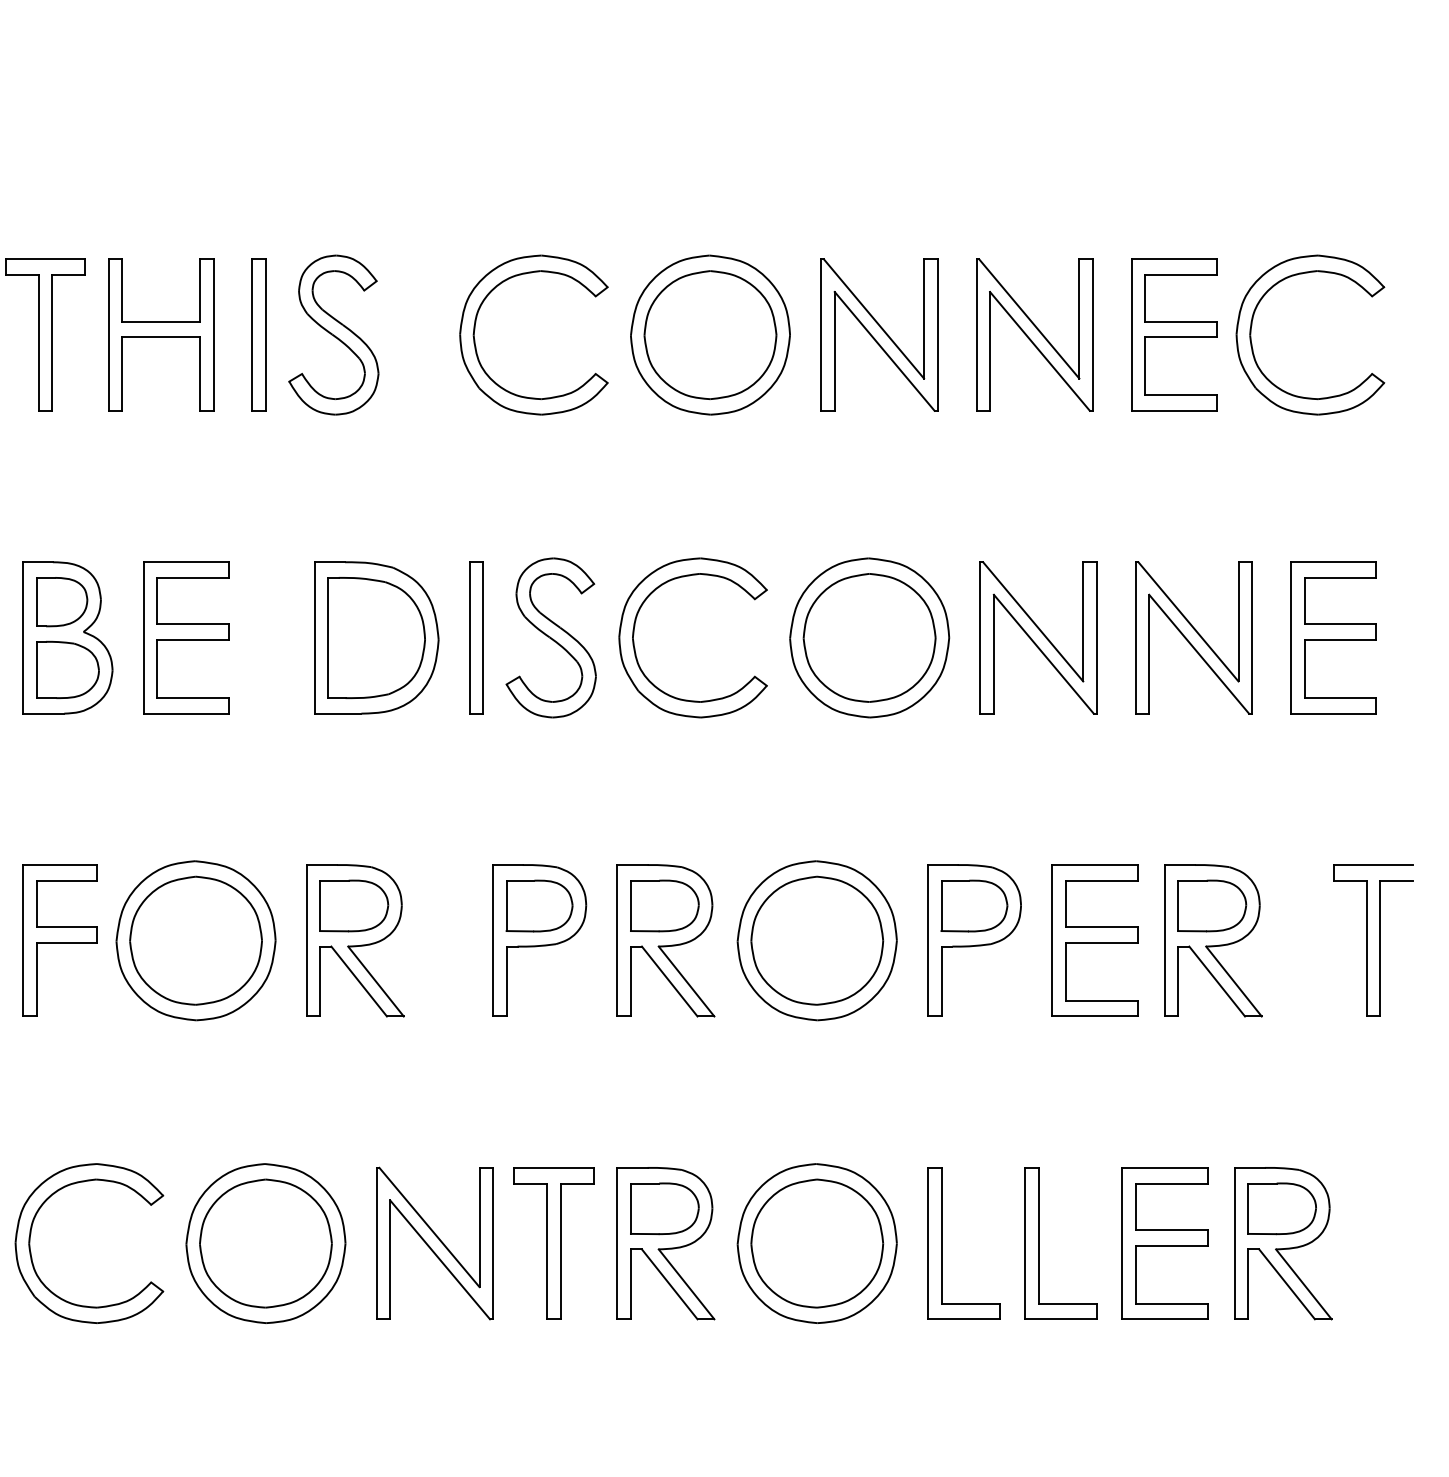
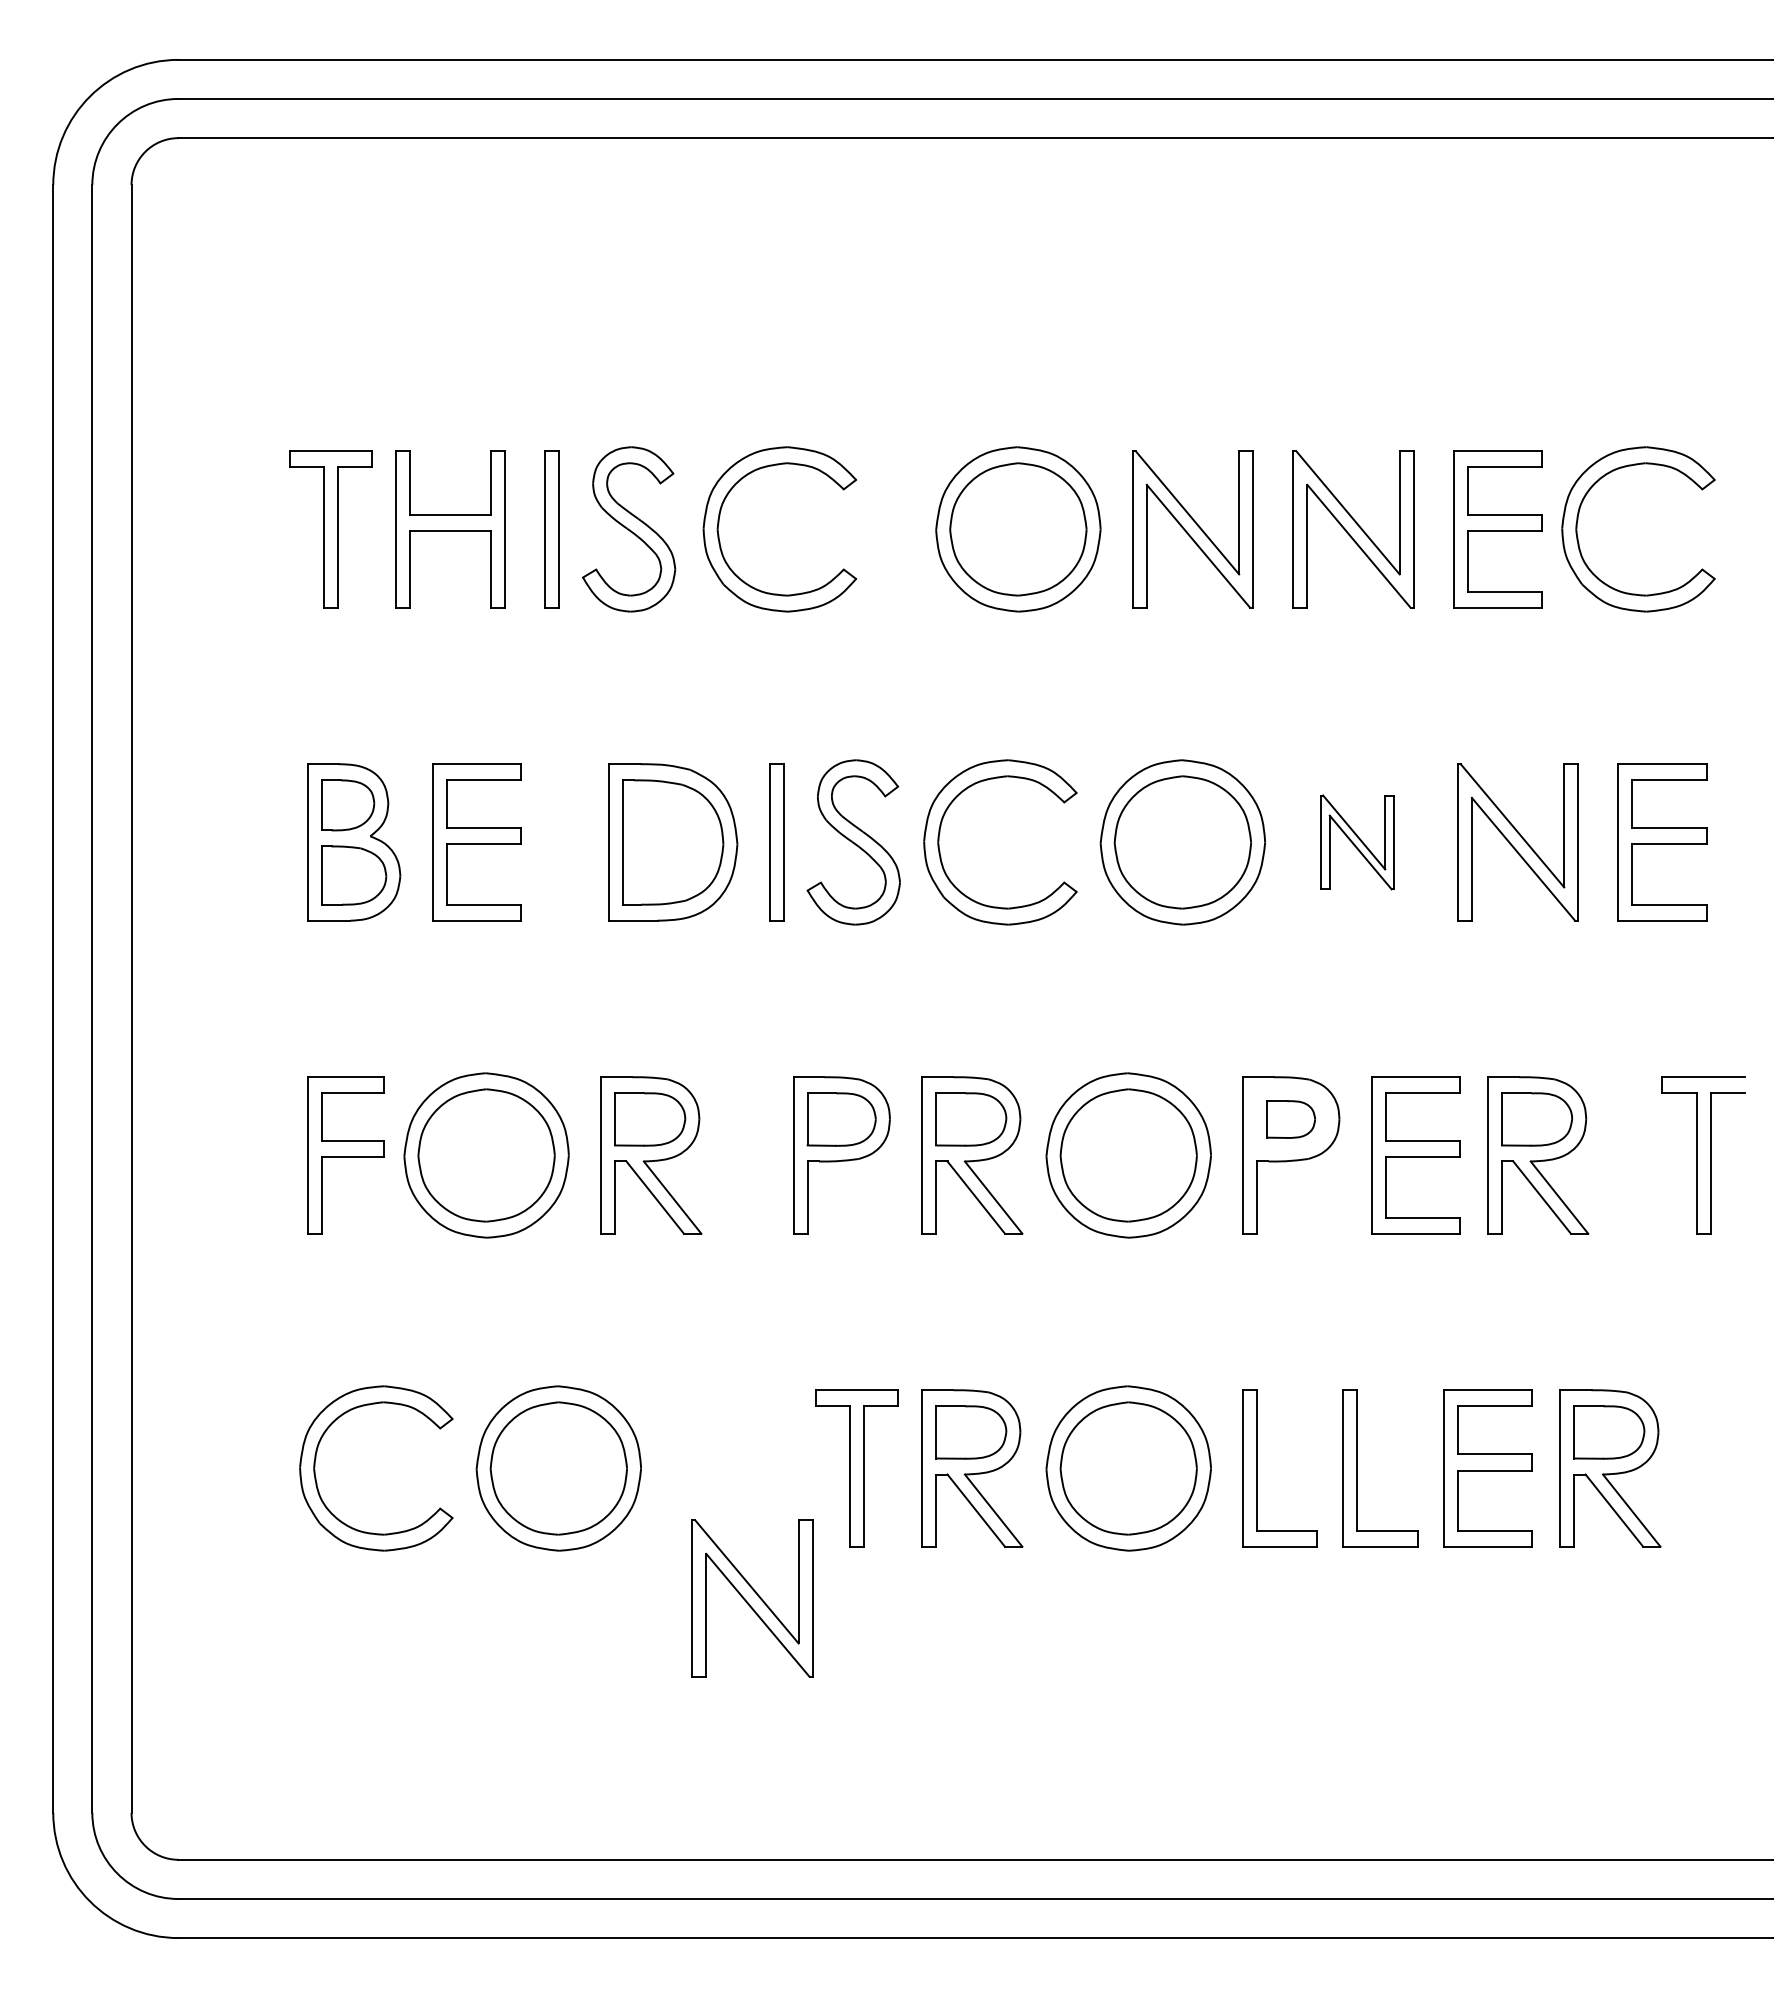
part: (475, 340) -> (719, 534), moved
part: (1038, 637) -> (1357, 842), size x0.6
part: (974, 905) -> (1291, 1119), size x0.7
part: (434, 1243) -> (752, 1598), moved

